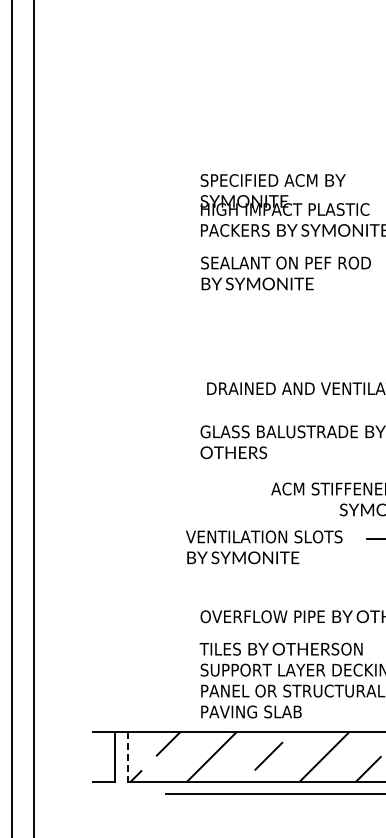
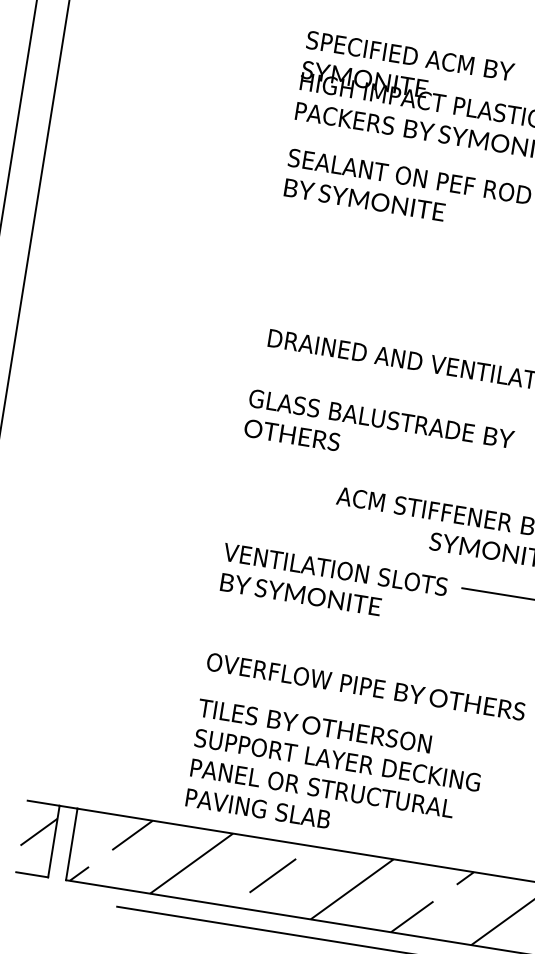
text: (264, 547) -> (333, 584), moved
hatch: (103, 751) -> (38, 831), added
line: (127, 757) -> (71, 845), dashed -> solid

